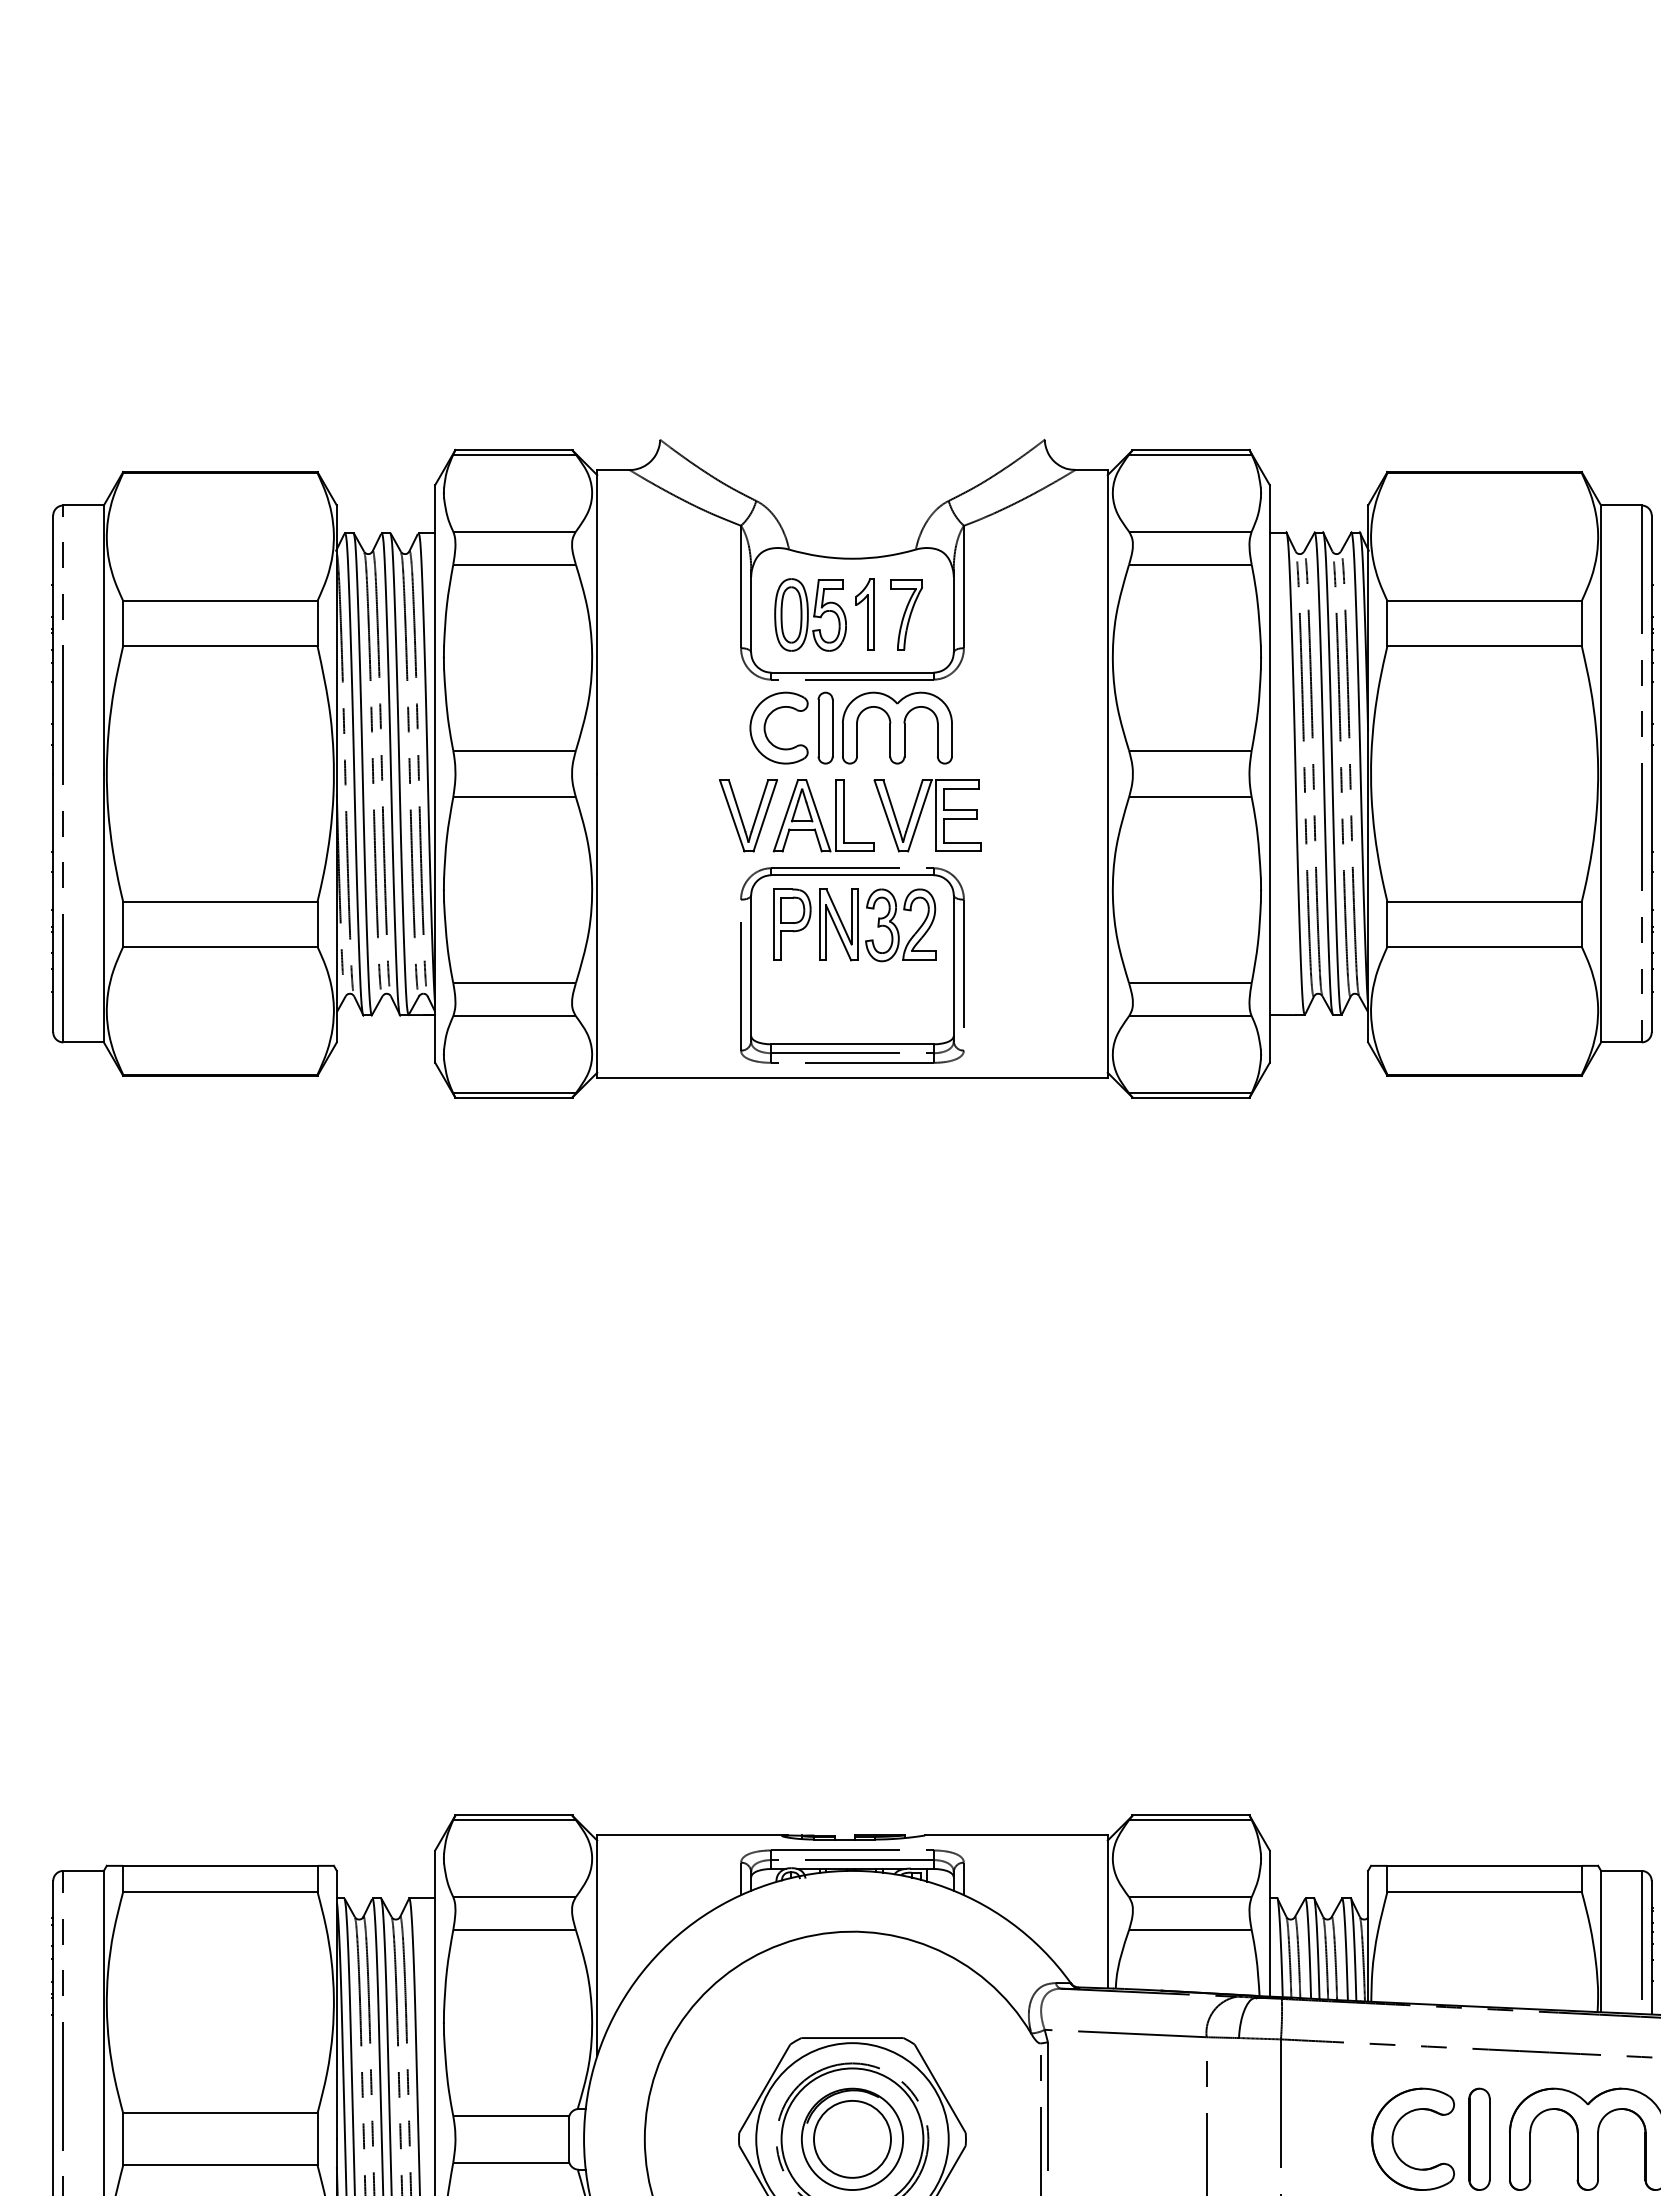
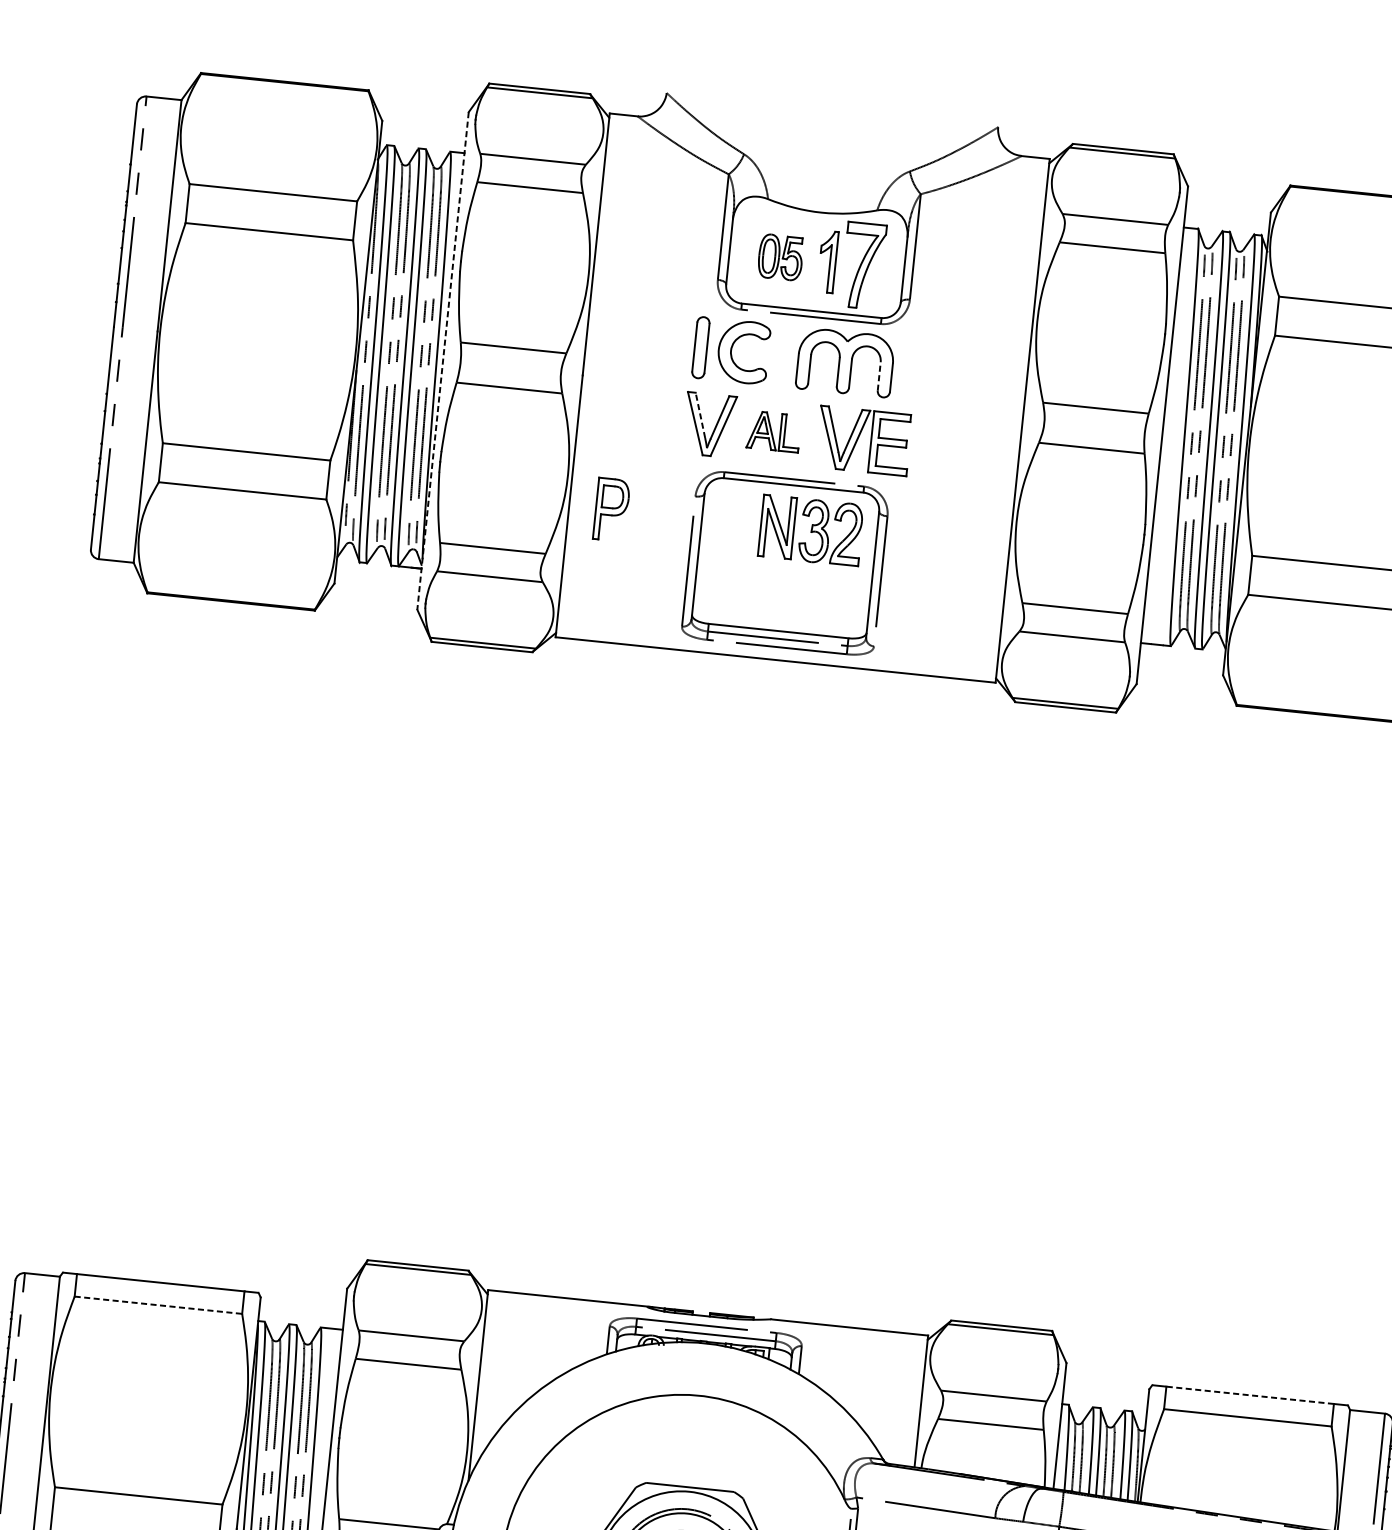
part: (810, 614) -> (780, 256), size x0.7
part: (906, 614) -> (863, 265), size x1.4
part: (825, 727) -> (700, 347), moved
line: (937, 739) -> (879, 376), solid -> dashed
line: (435, 773) -> (443, 360), solid -> dashed
line: (737, 805) -> (700, 415), solid -> dashed
part: (823, 815) -> (774, 431), size x0.6
part: (792, 924) -> (611, 509), moved
line: (1484, 1865) -> (1250, 1395), solid -> dashed
line: (220, 1891) -> (158, 1304), solid -> dashed

